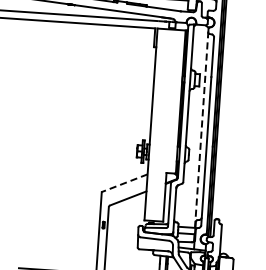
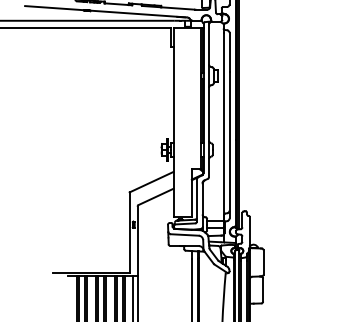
line: (201, 131) -> (223, 126), dashed -> solid
line: (124, 183) -> (151, 182), dashed -> solid

